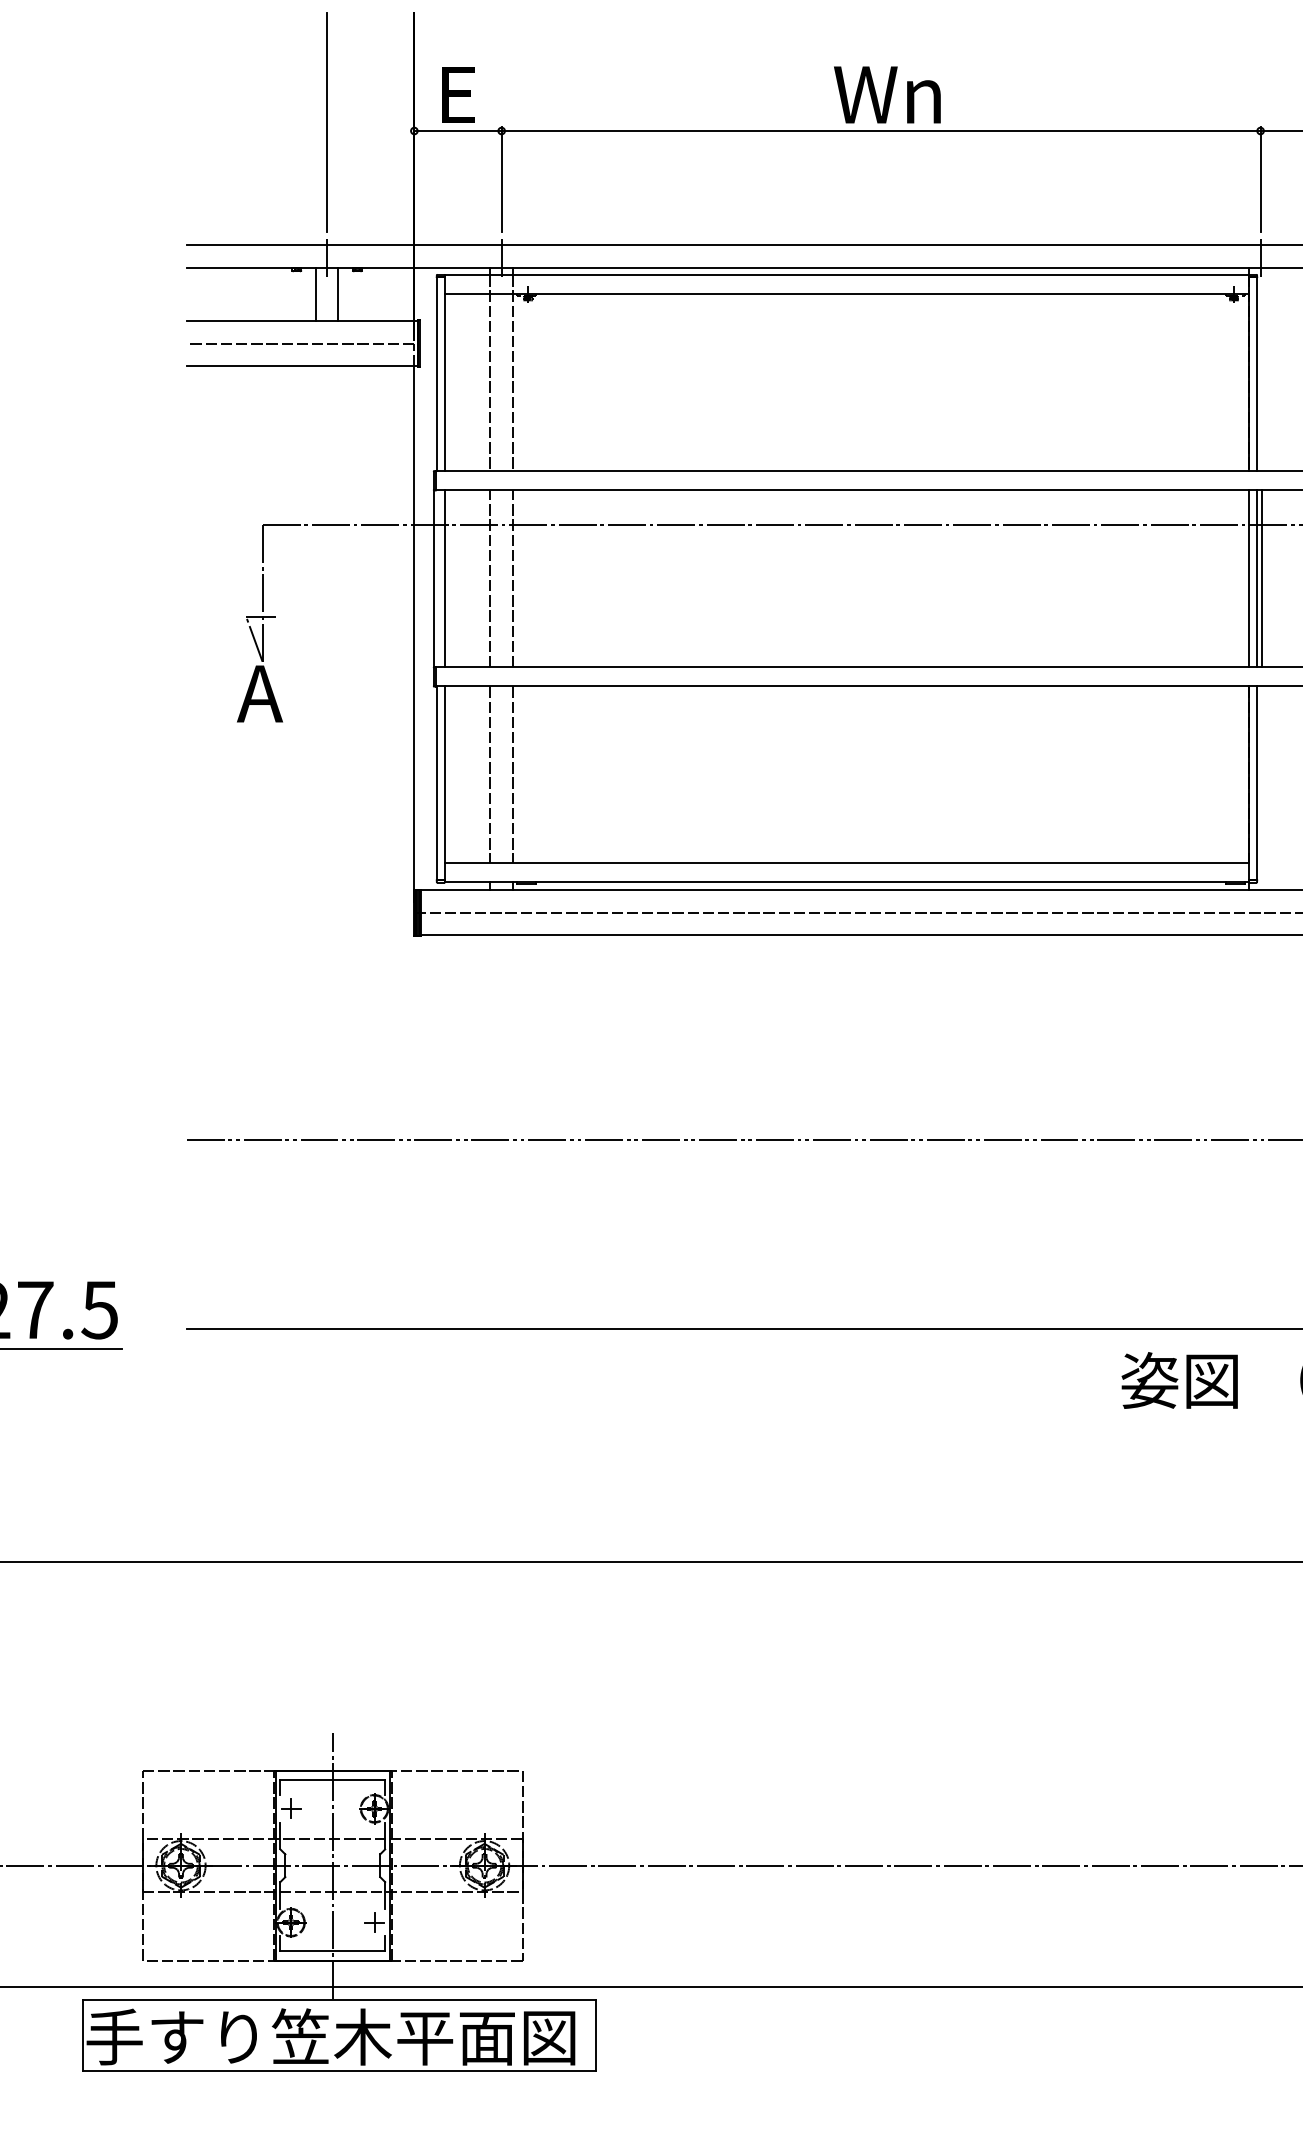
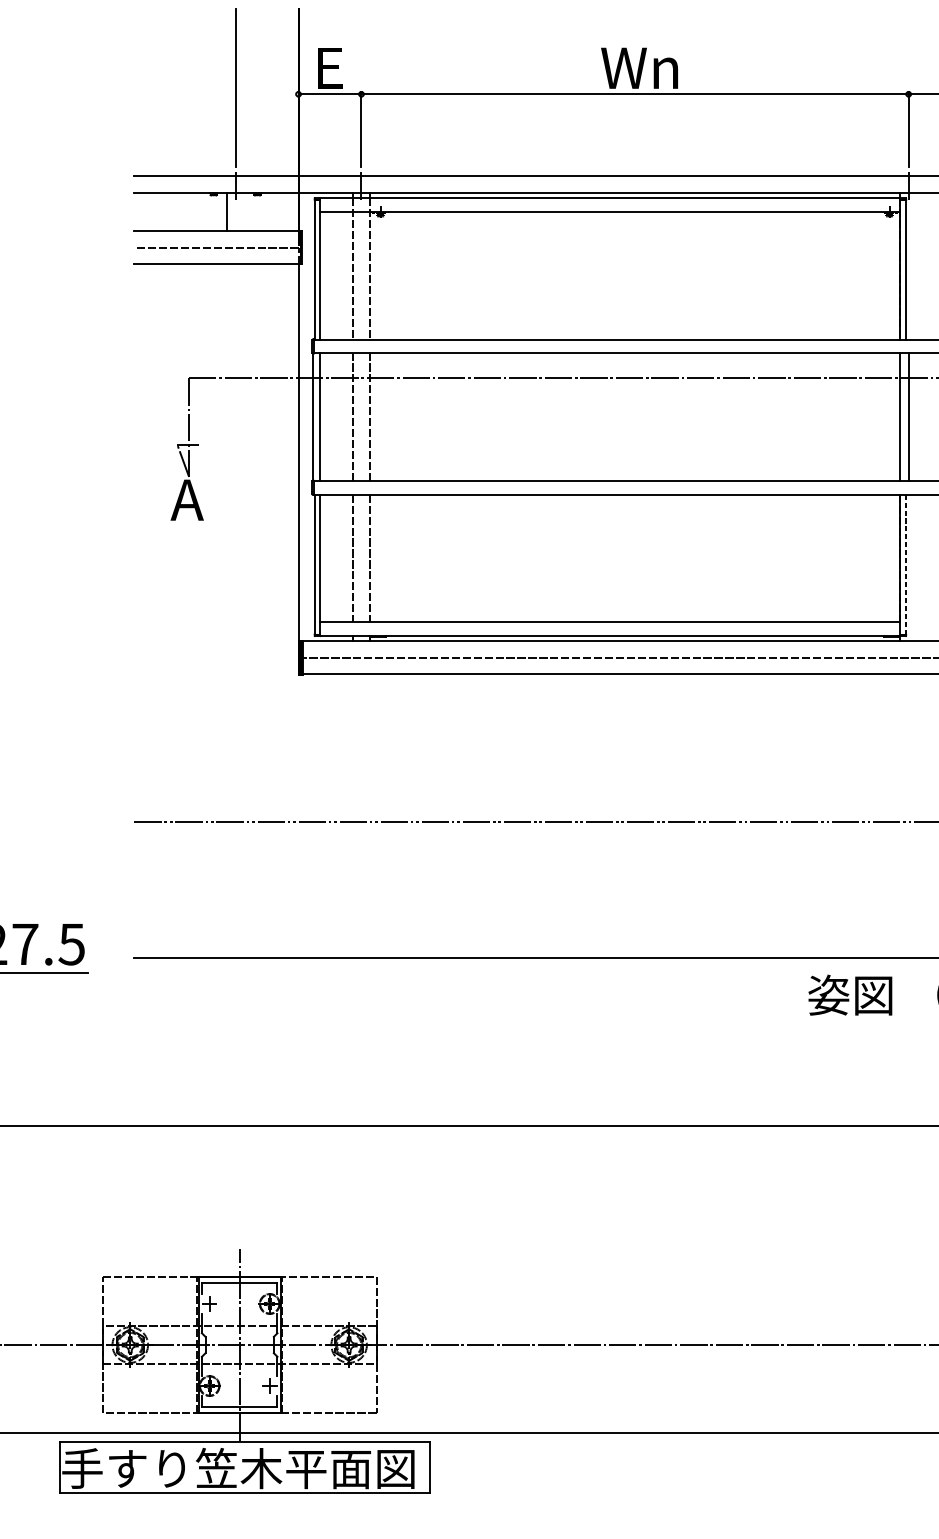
line: (338, 293) -> (243, 211), removed
line: (1256, 578) -> (905, 416), removed
line: (1256, 783) -> (905, 564), solid -> dashed

